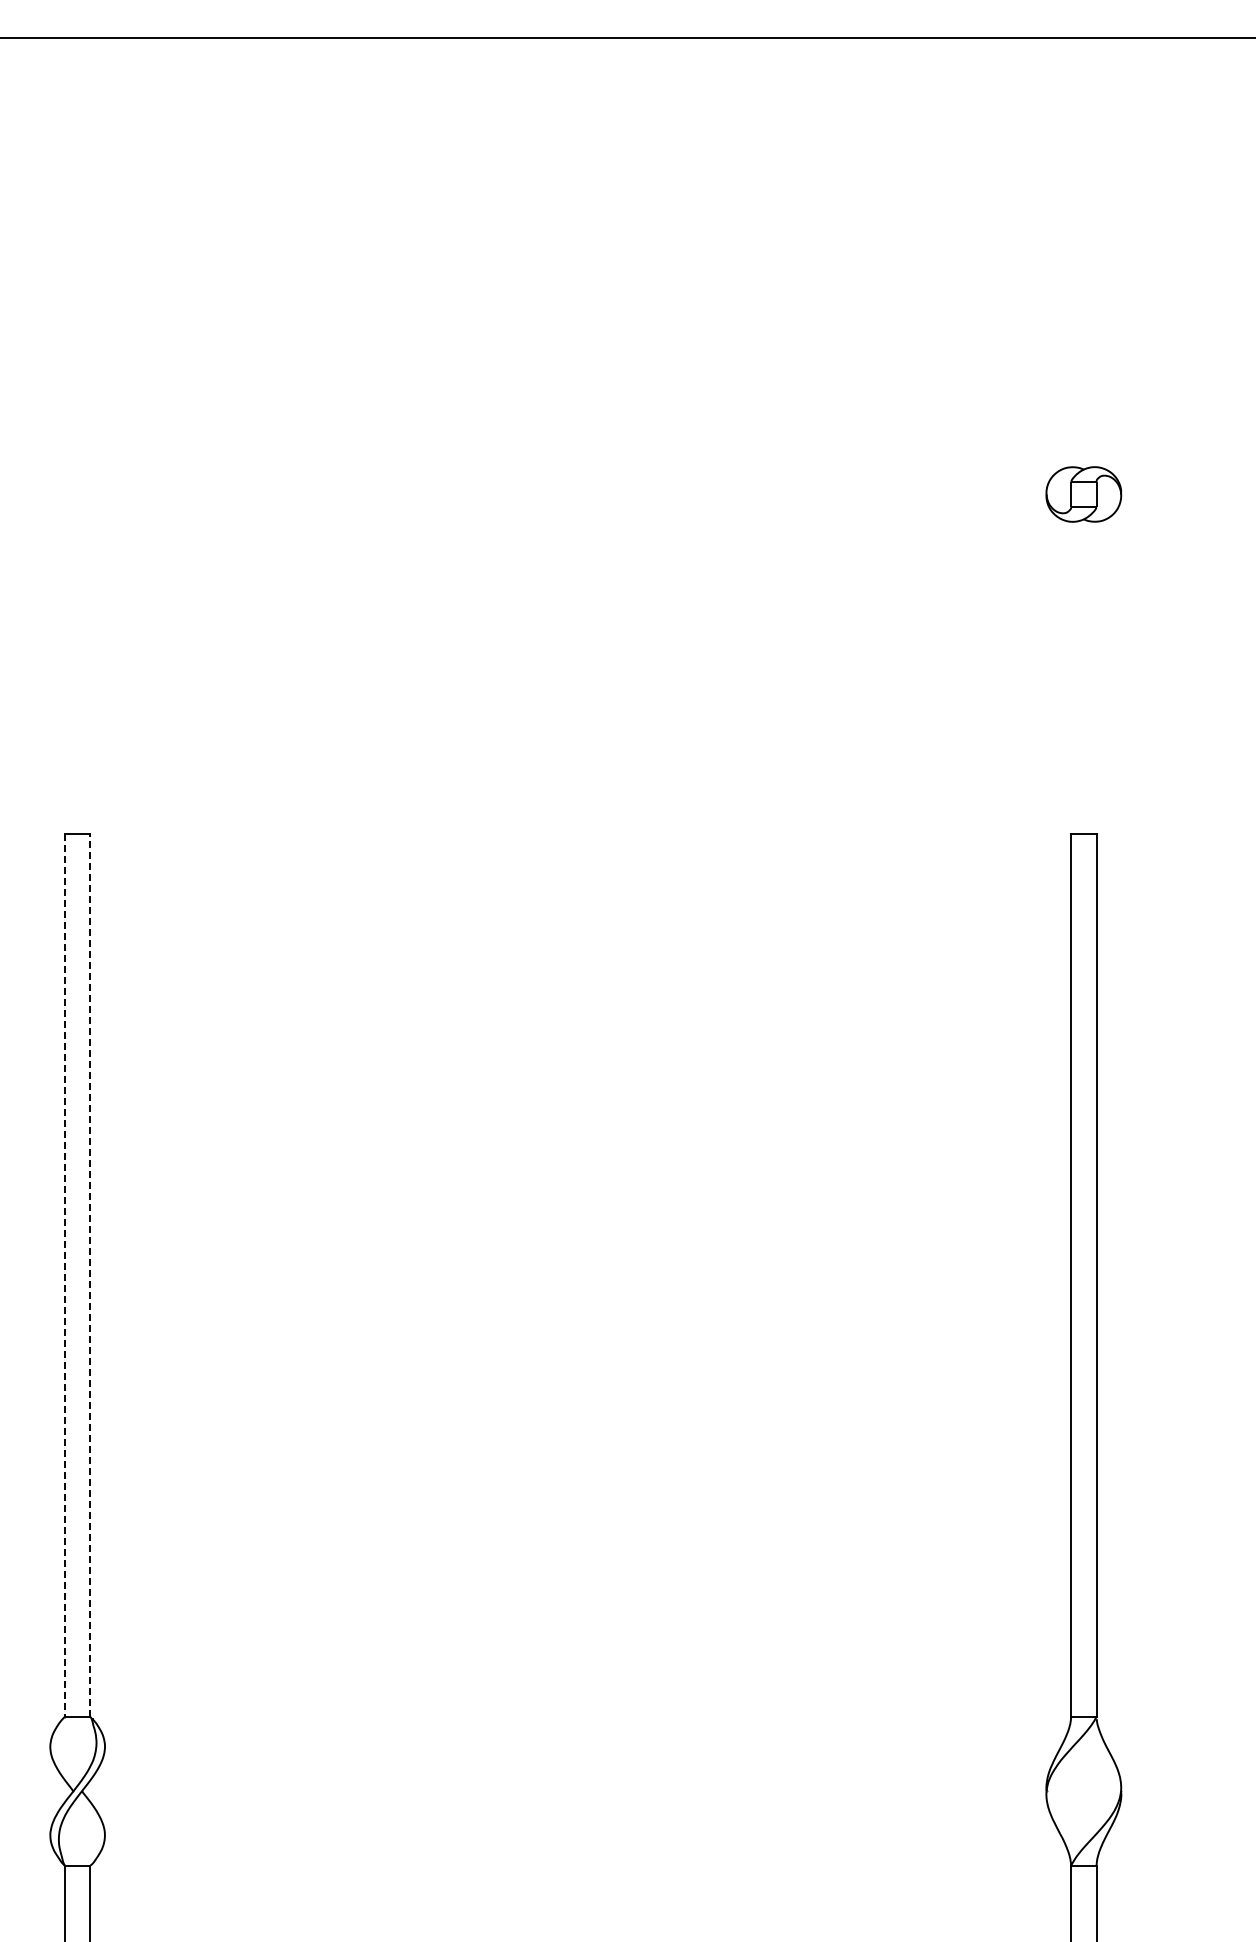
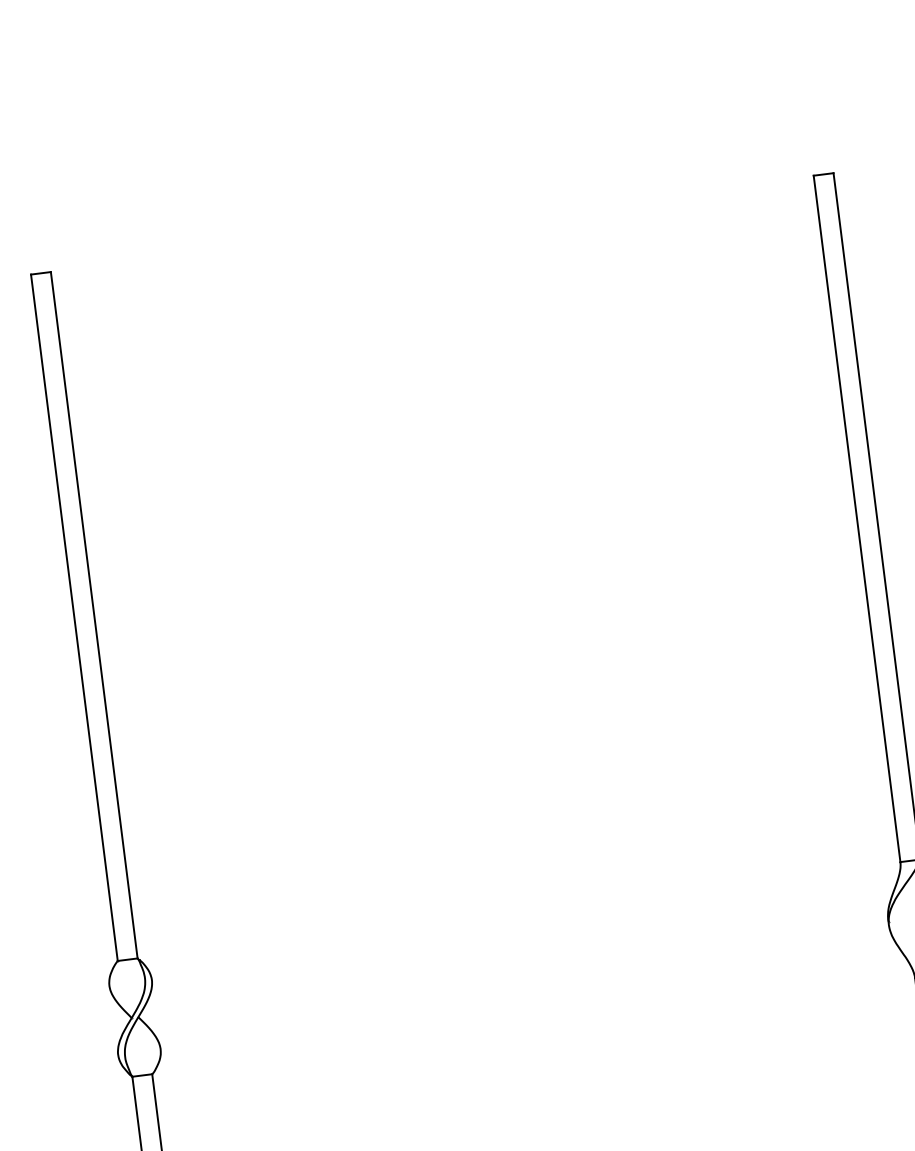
line: (90, 1275) -> (94, 615), dashed -> solid
line: (64, 1276) -> (74, 618), dashed -> solid

